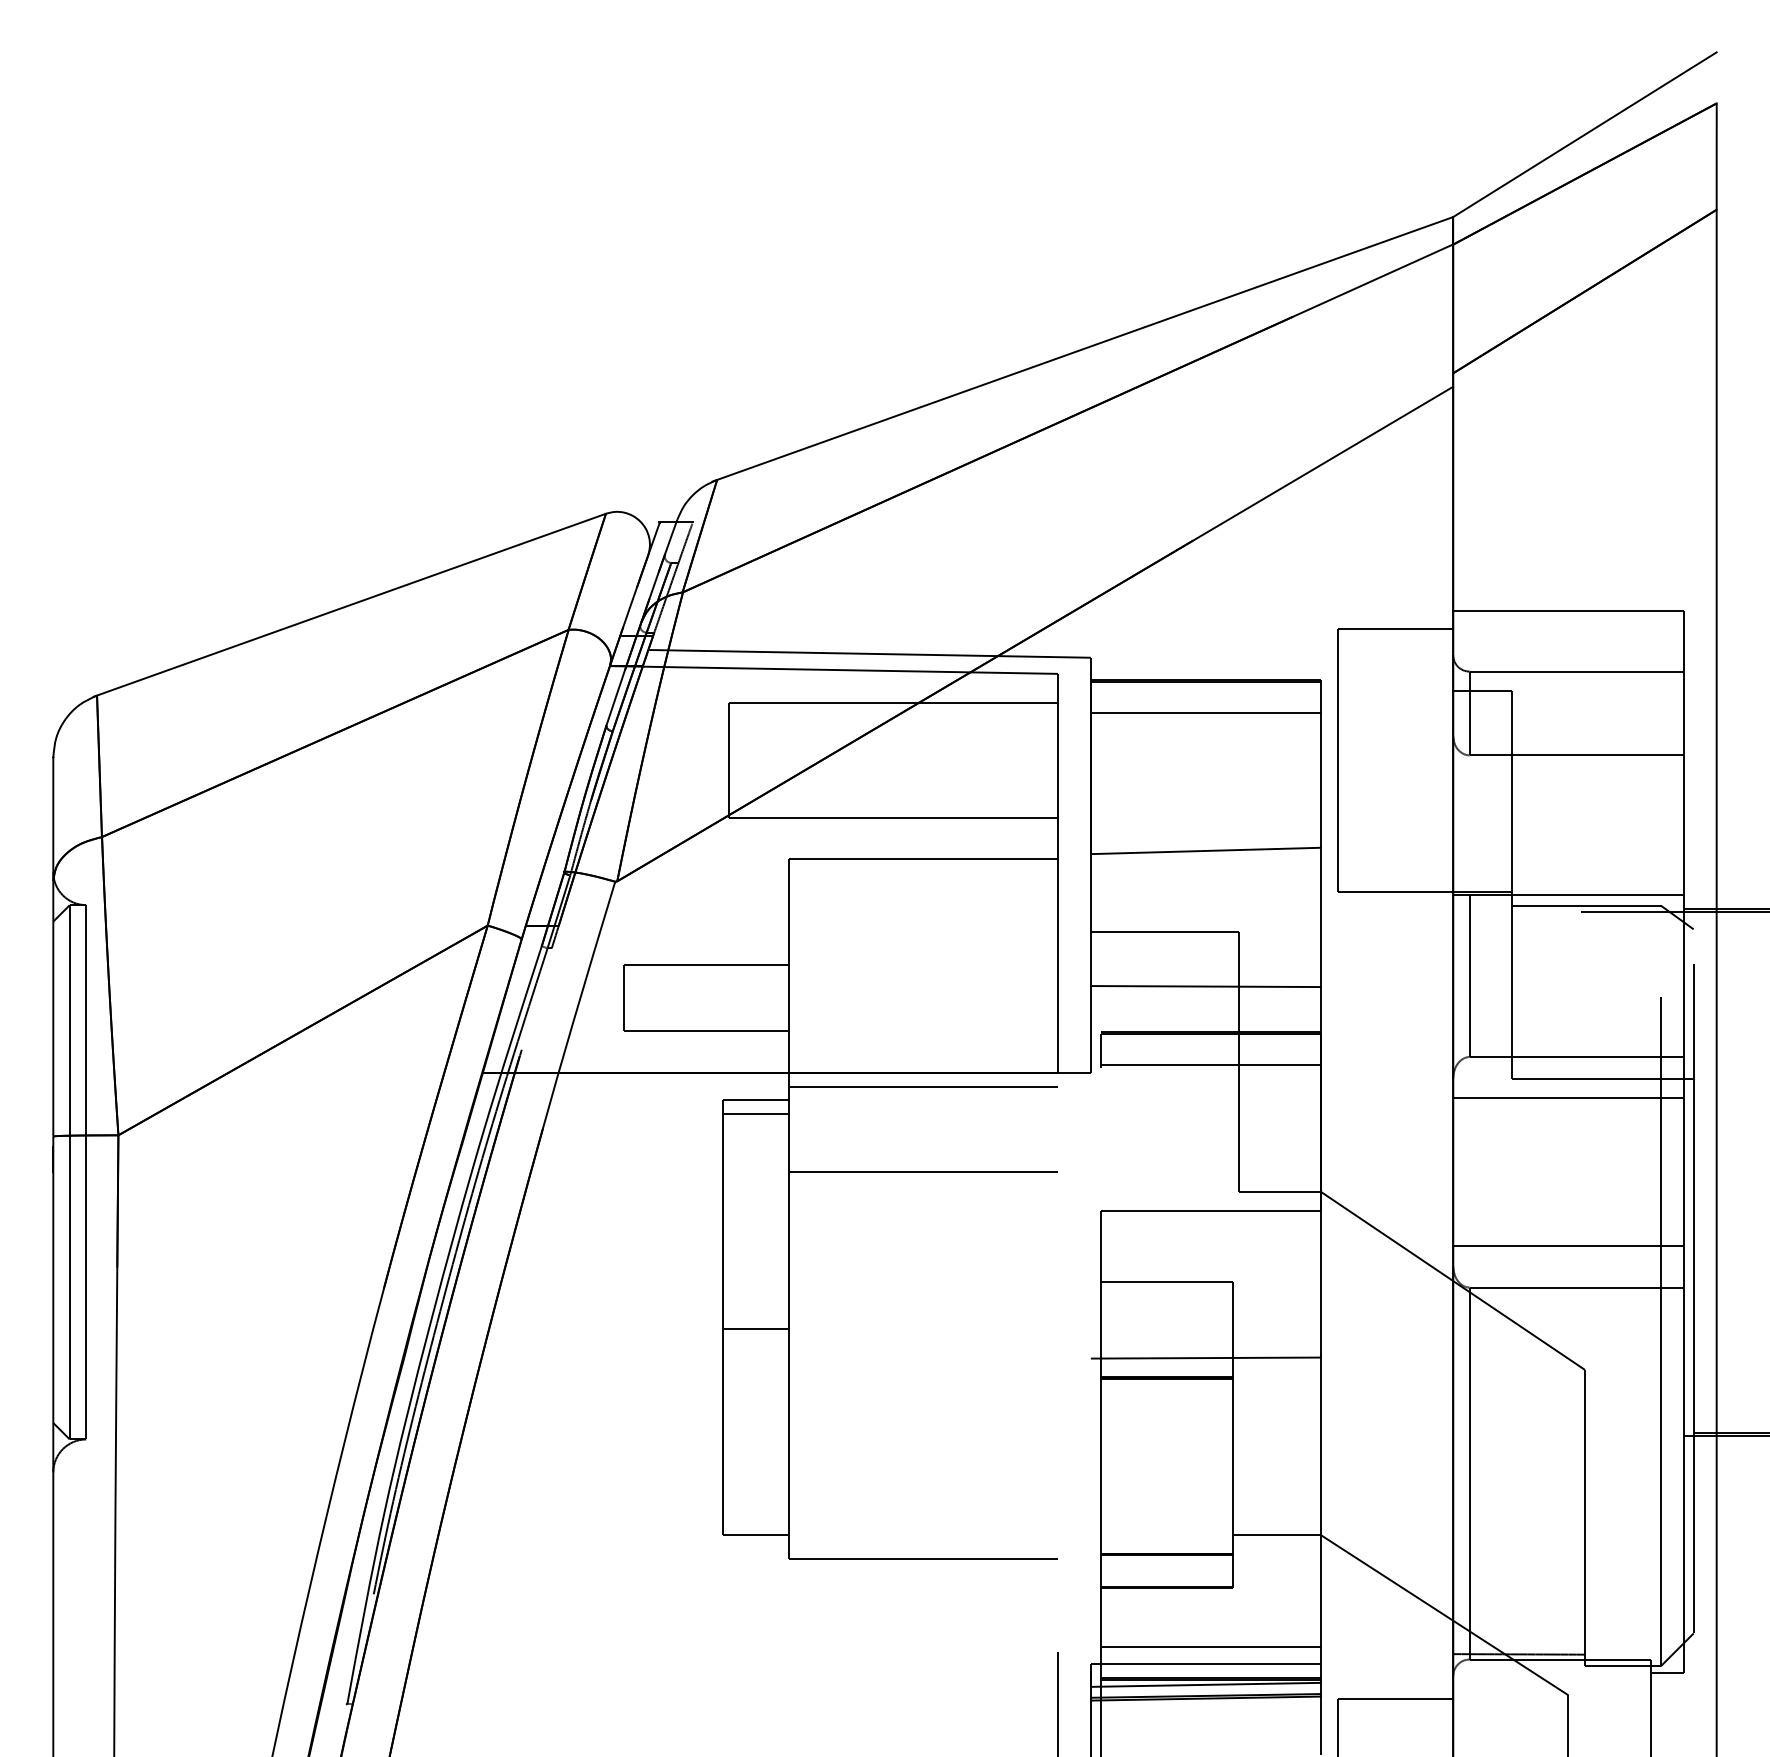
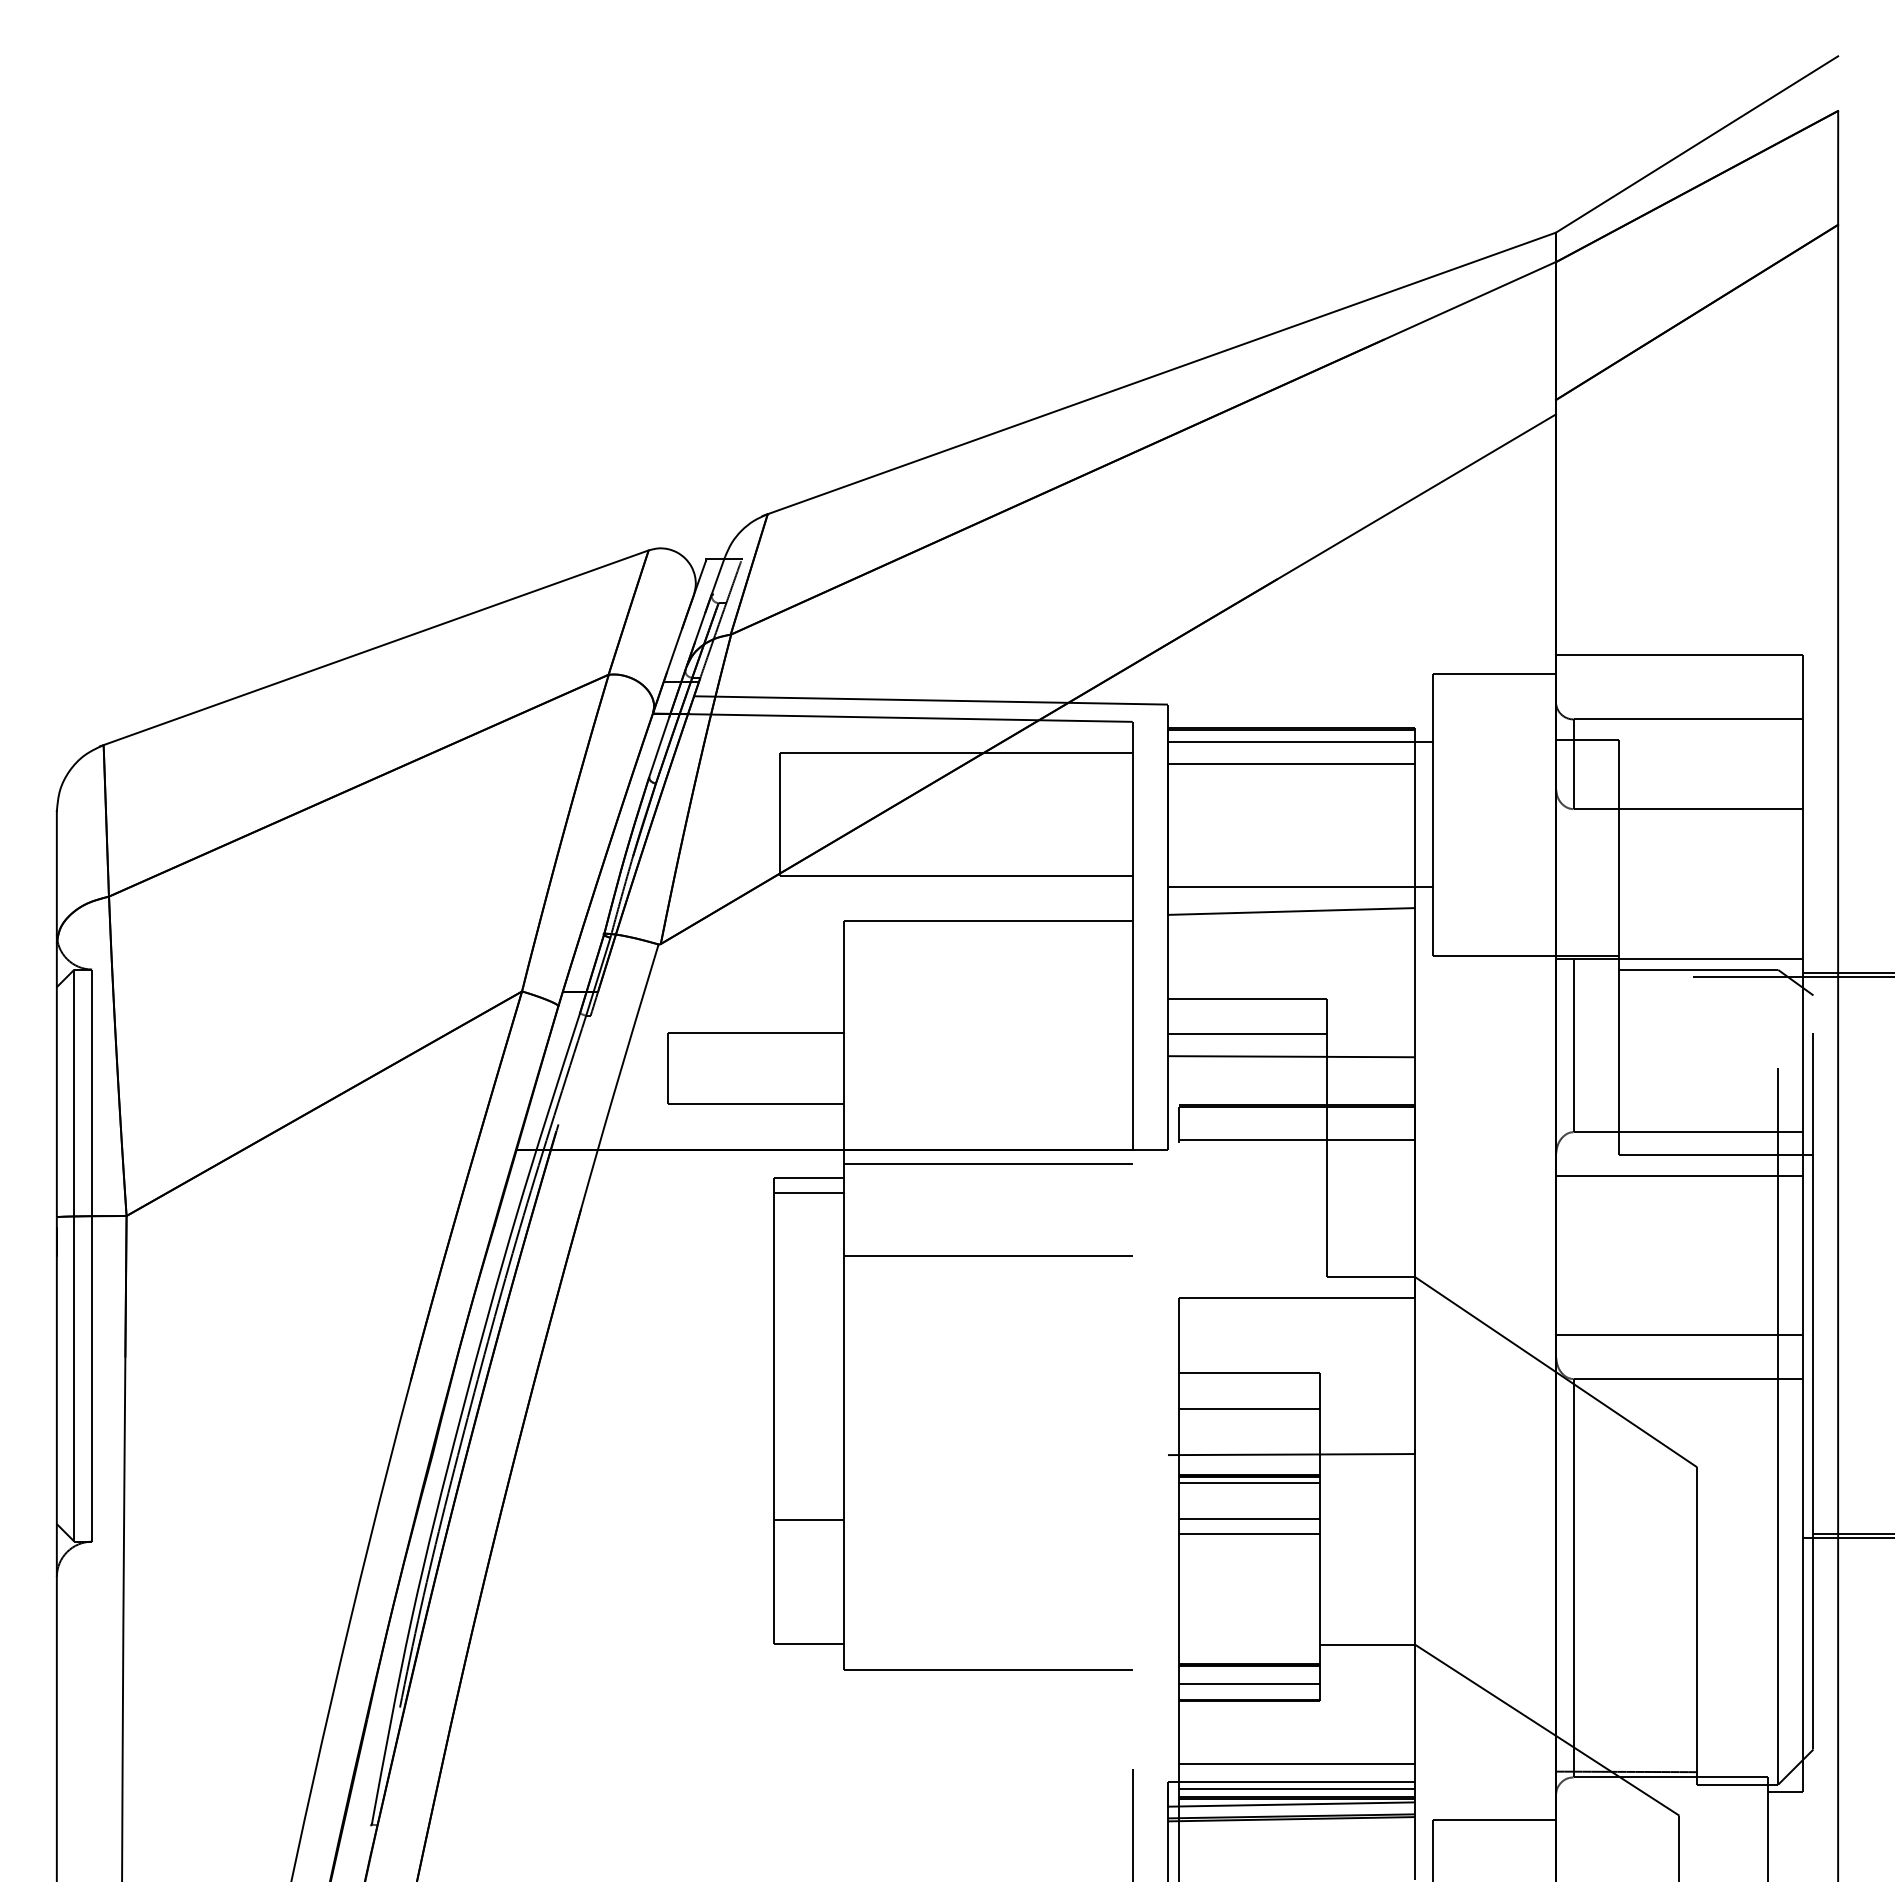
line: (1213, 693) -> (1299, 742), added
line: (1213, 828) -> (1299, 887), added
line: (1164, 964) -> (1246, 1033), added
line: (1166, 1315) -> (1248, 1408), added
line: (755, 1329) -> (808, 1520), moved
line: (1166, 1384) -> (1248, 1482), added
line: (1166, 1417) -> (1248, 1518), added
line: (1166, 1432) -> (1248, 1534), added
line: (1166, 1572) -> (1248, 1684), added
line: (1210, 1669) -> (1296, 1788), added

